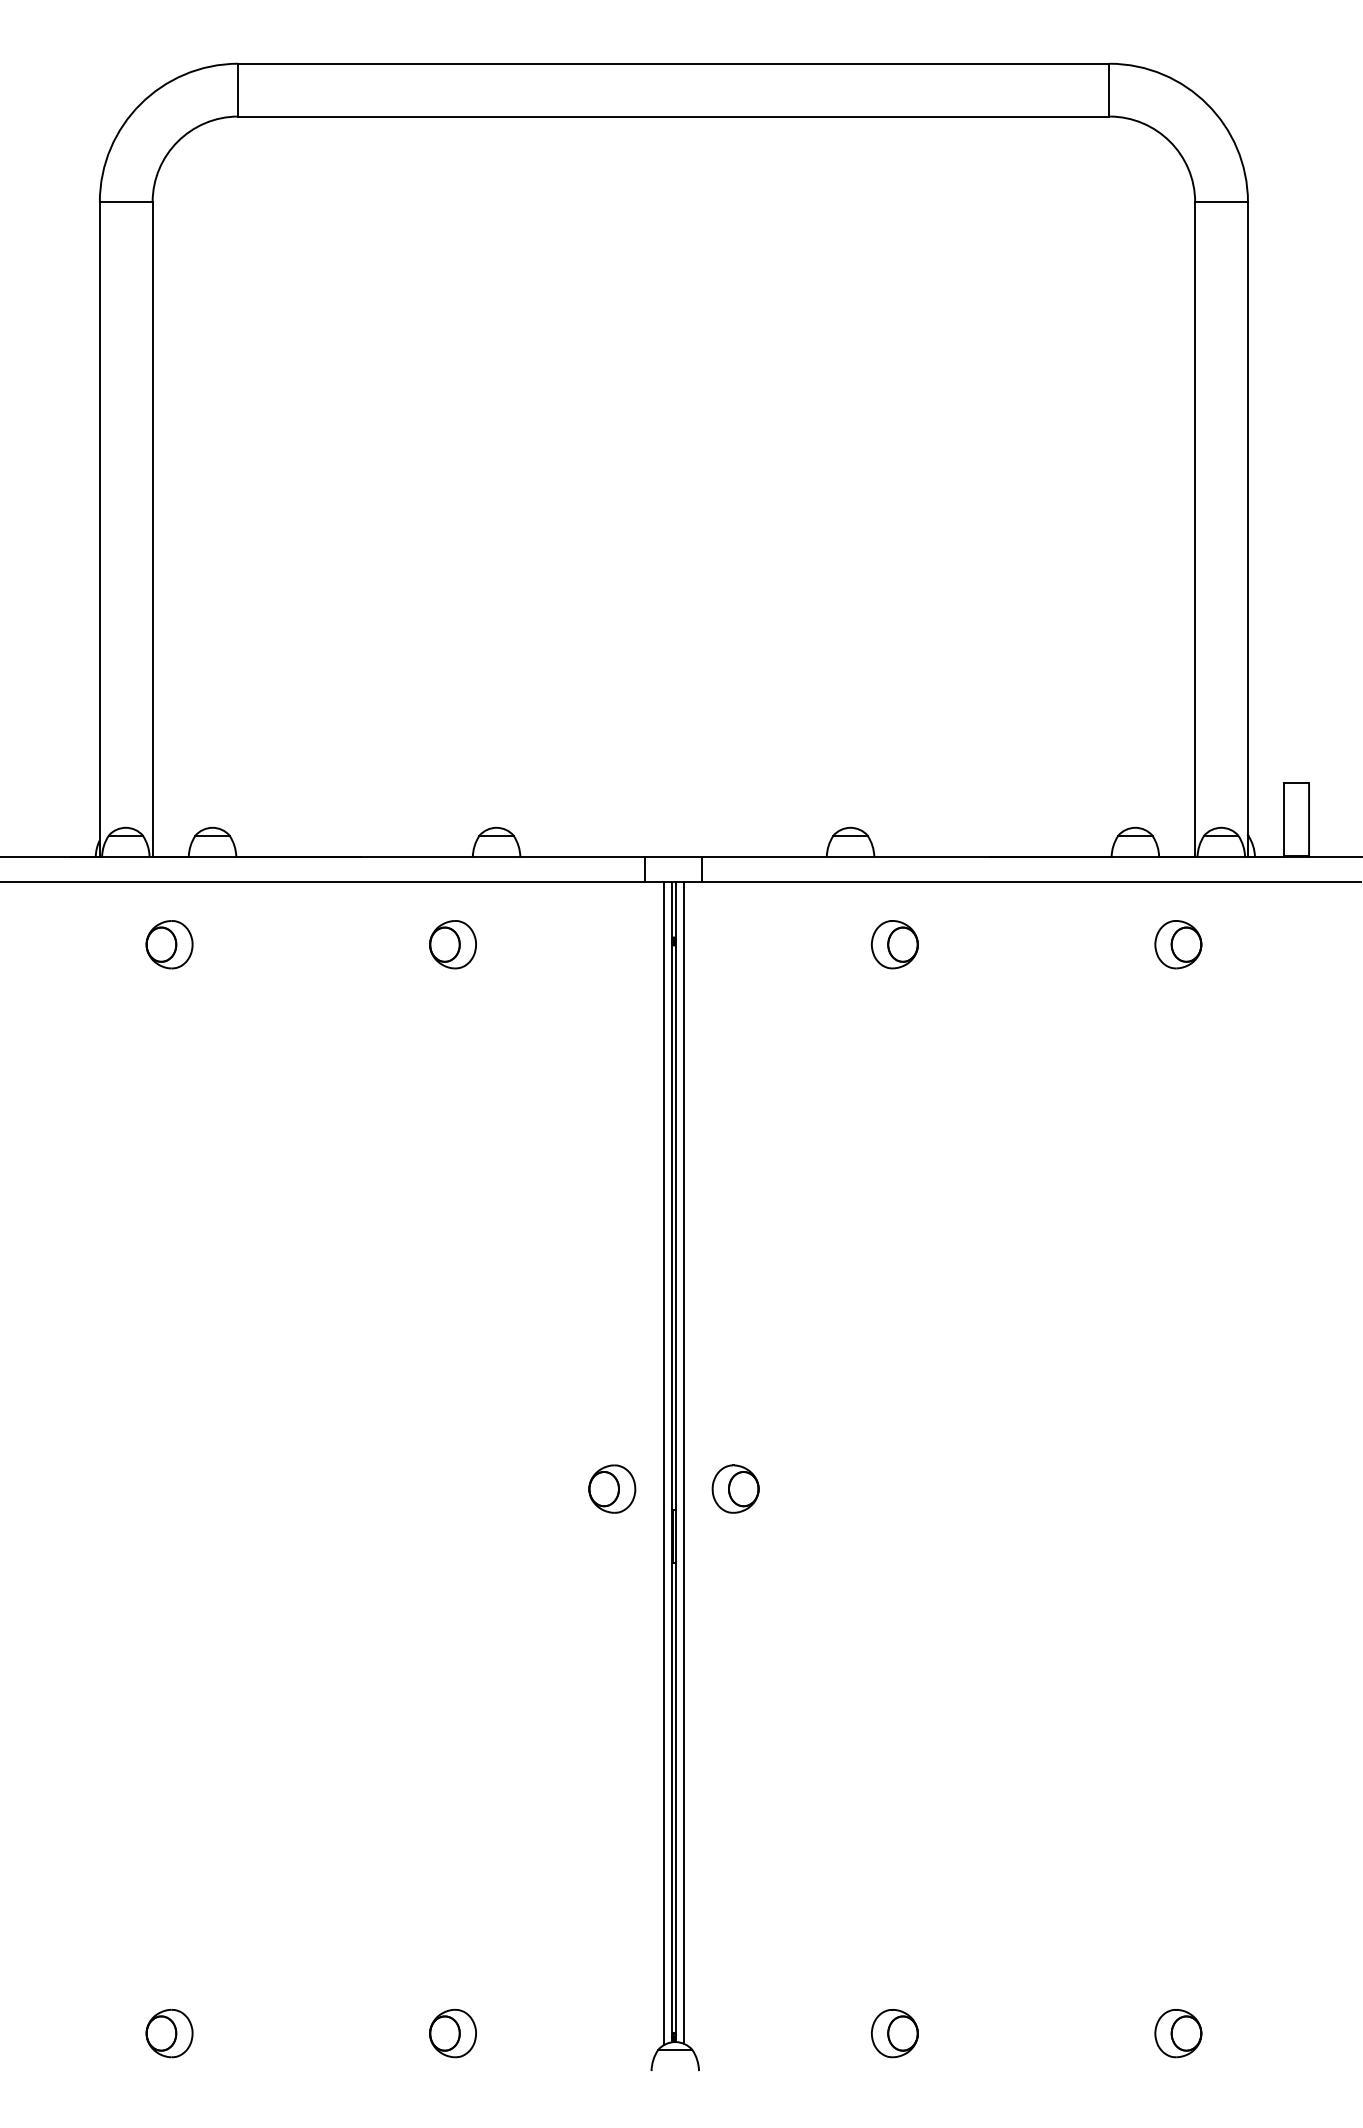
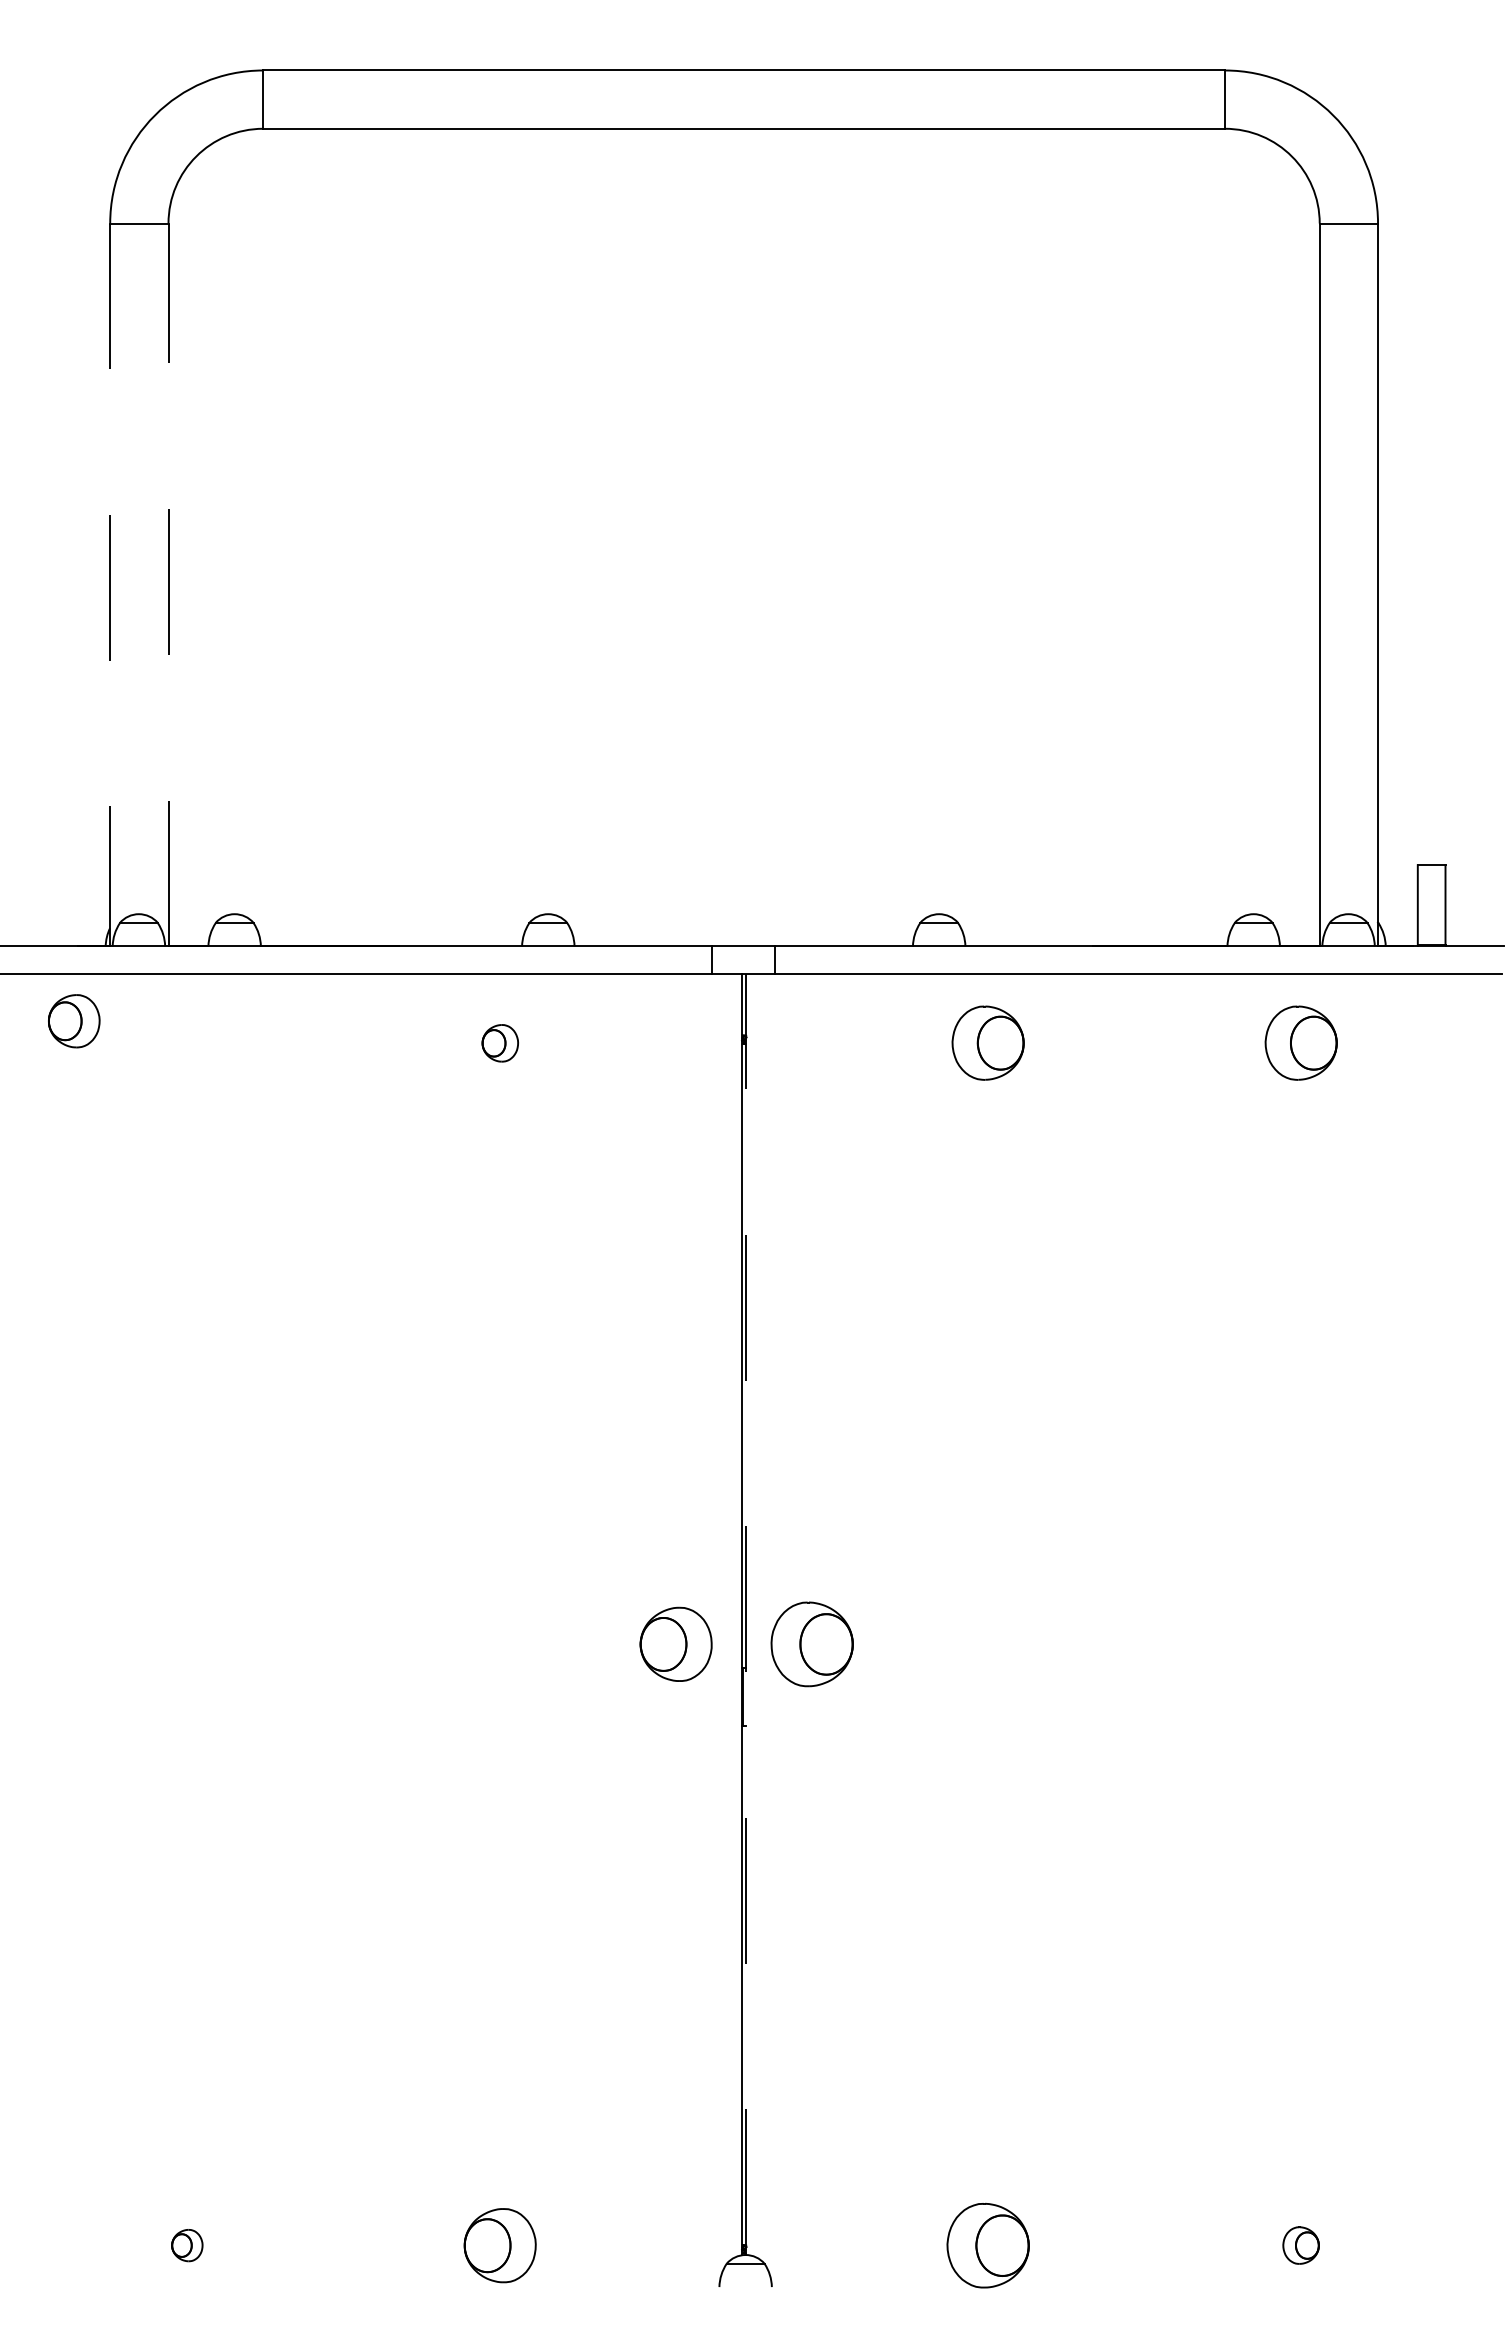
line: (152, 529) -> (168, 584), solid -> dashed
line: (100, 530) -> (110, 585), solid -> dashed
part: (169, 944) -> (74, 1021), moved
part: (453, 944) -> (500, 1043), size x0.7
part: (894, 944) -> (987, 1043), size x1.4
part: (1177, 944) -> (1300, 1043), size x1.4
line: (676, 1462) -> (746, 1614), solid -> dashed
line: (684, 1462) -> (755, 1615), removed
line: (664, 1463) -> (733, 1616), removed
part: (611, 1489) -> (675, 1644), size x1.4
part: (735, 1489) -> (812, 1644), size x1.6
part: (169, 2033) -> (187, 2245), size x0.6
part: (453, 2033) -> (500, 2245), size x1.4
part: (894, 2033) -> (987, 2245), size x1.6
part: (1177, 2033) -> (1300, 2245), size x0.7

